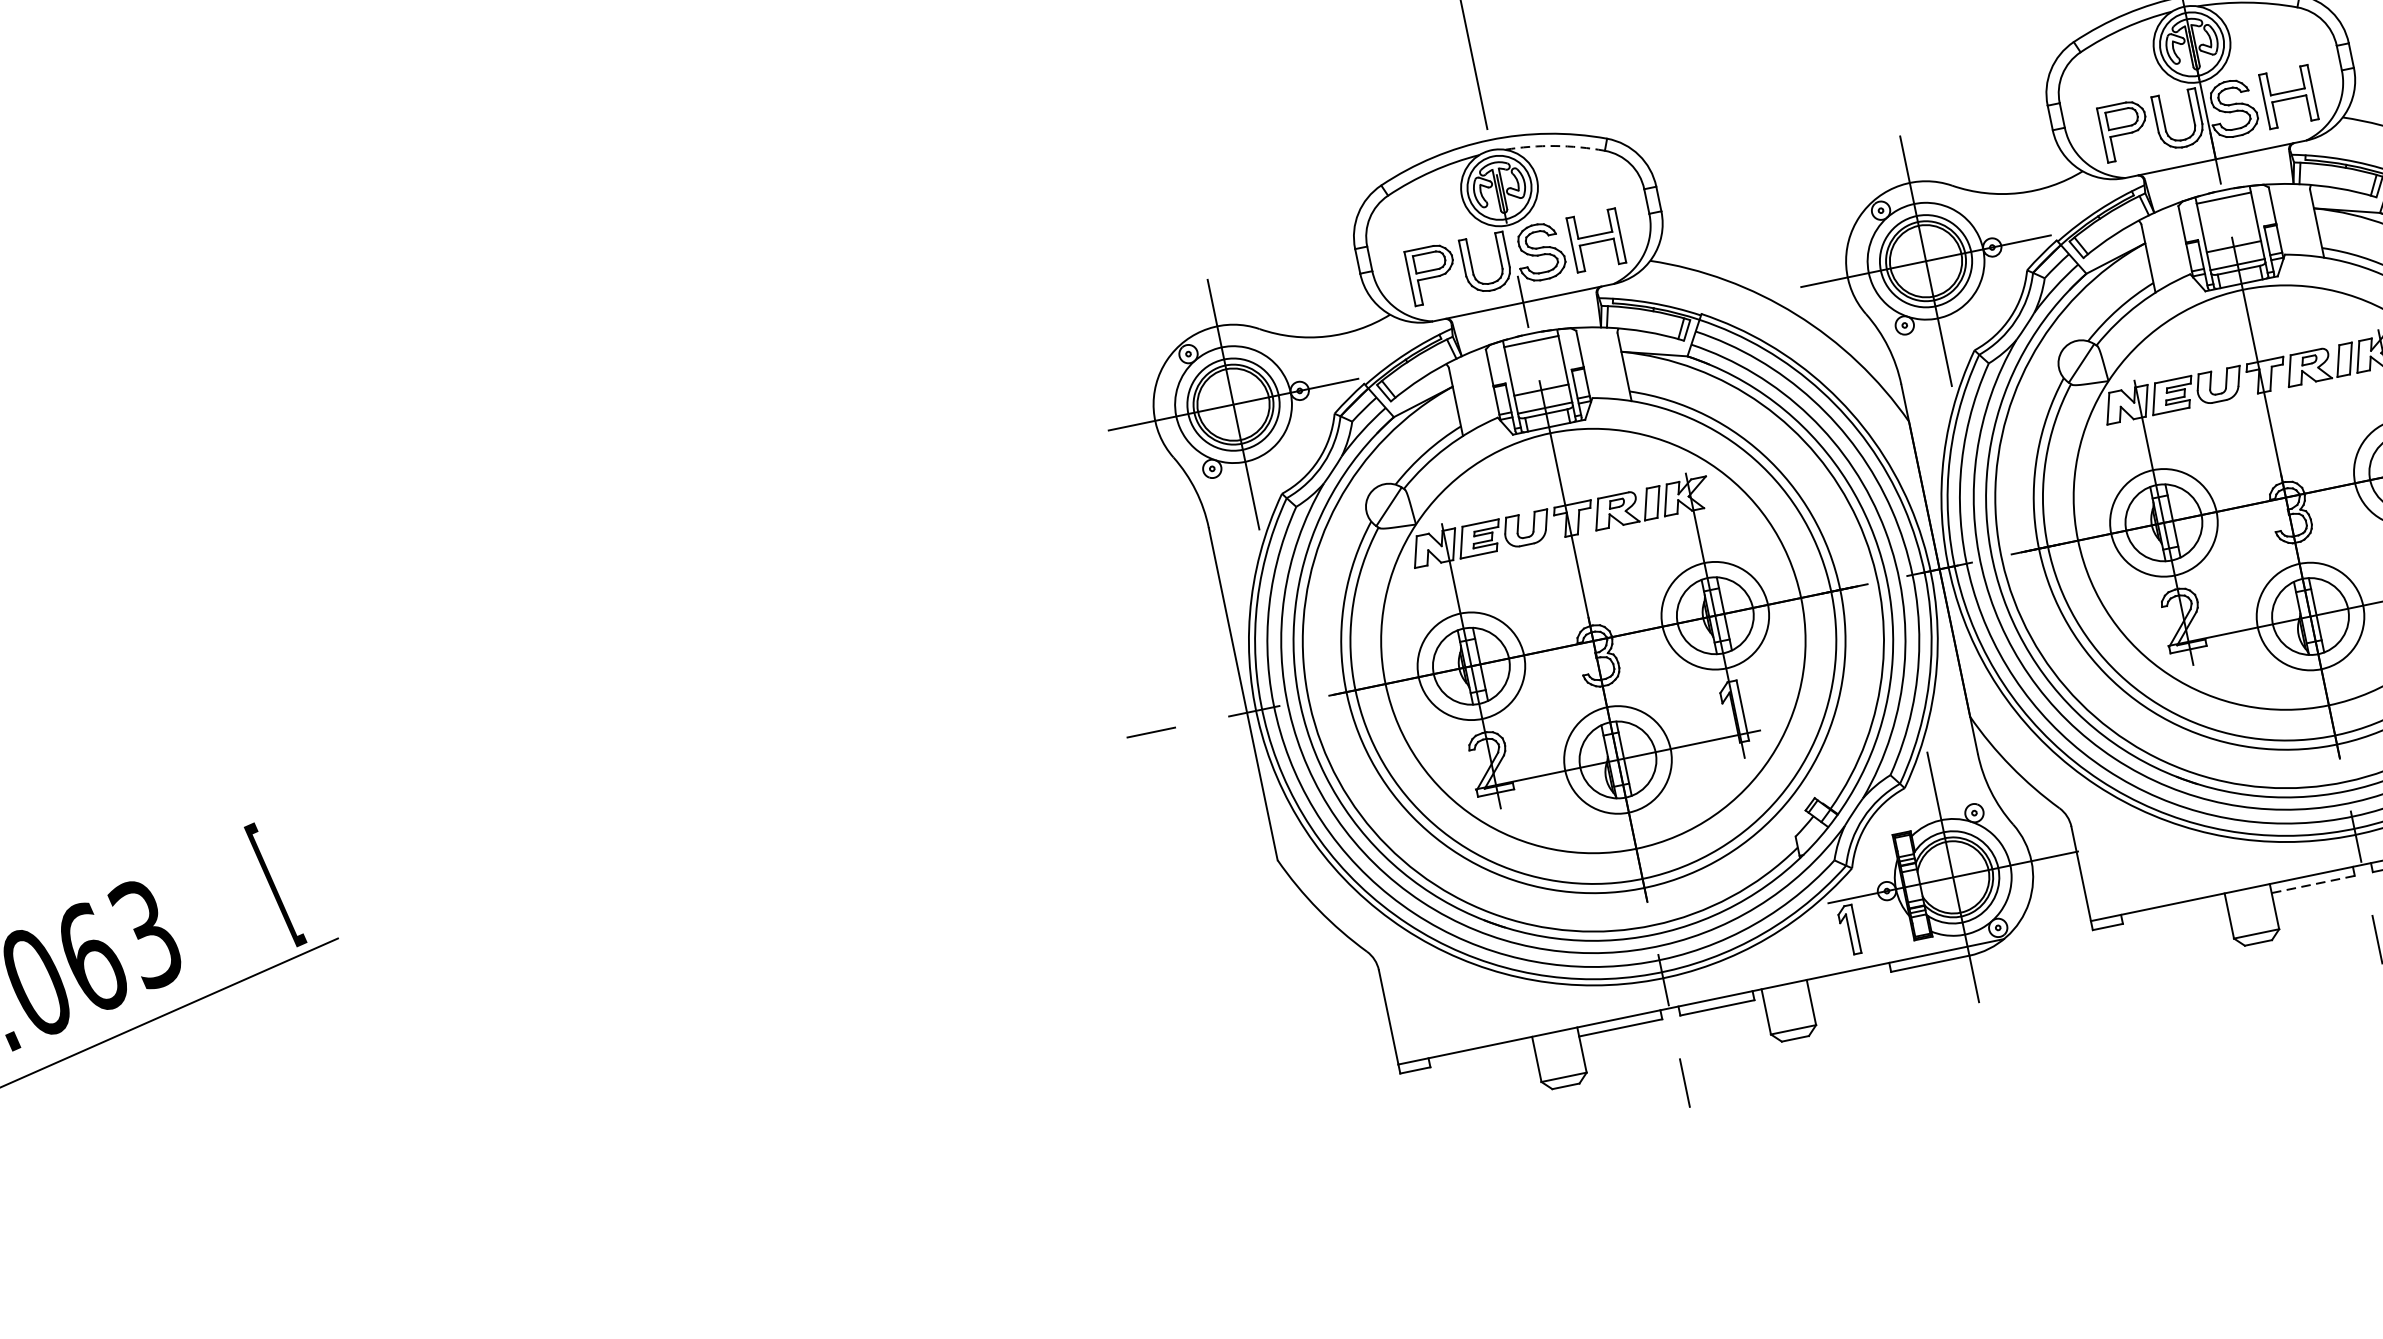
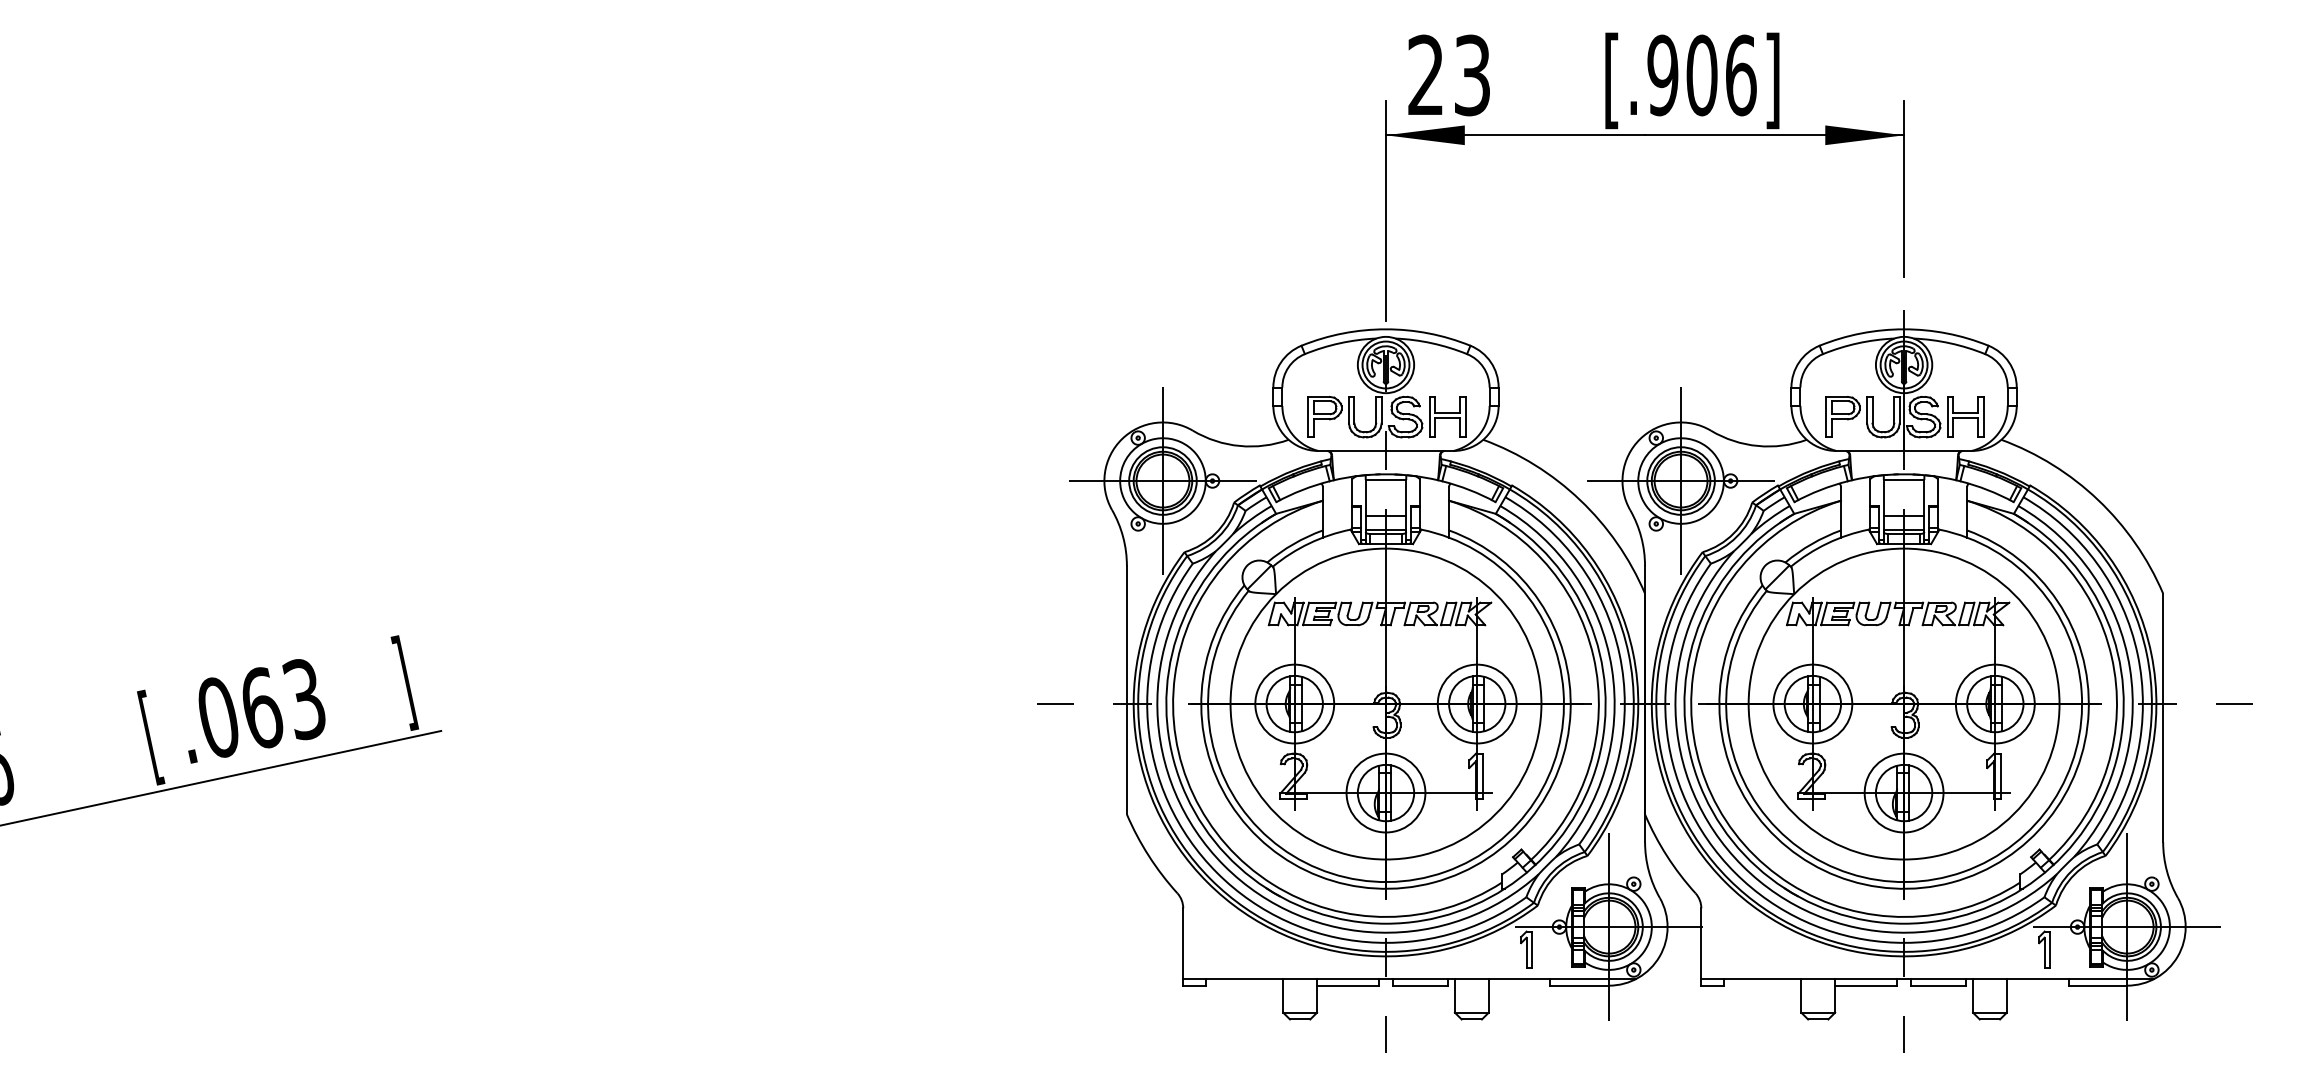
arc: (1555, 146) -> (1432, 343), dashed -> solid
line: (2312, 884) -> (1865, 985), dashed -> solid
text: (275, 885) -> (404, 683), [ -> ]

